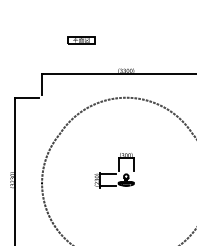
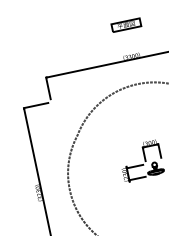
part: (81, 40) -> (126, 25), moved

